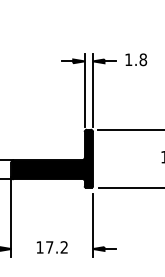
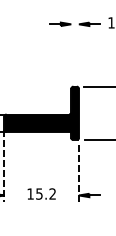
line: (84, 89) -> (71, 49), removed
line: (93, 89) -> (79, 49), removed
line: (11, 217) -> (4, 166), solid -> dashed
line: (93, 225) -> (79, 174), solid -> dashed
text: (49, 247) -> (39, 194), 17.2 -> 15.2

